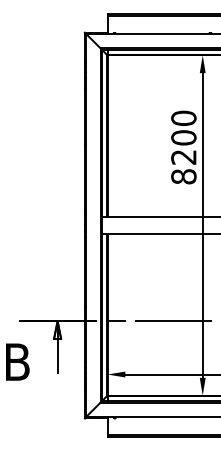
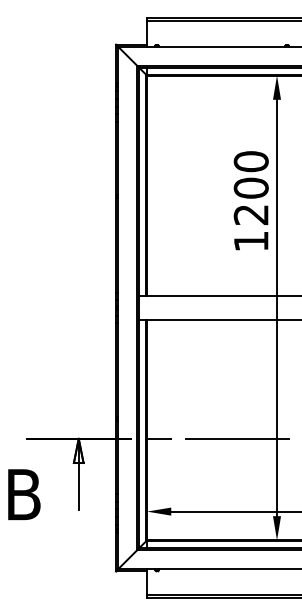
text: (183, 176) -> (250, 241), 8200 -> 1200

